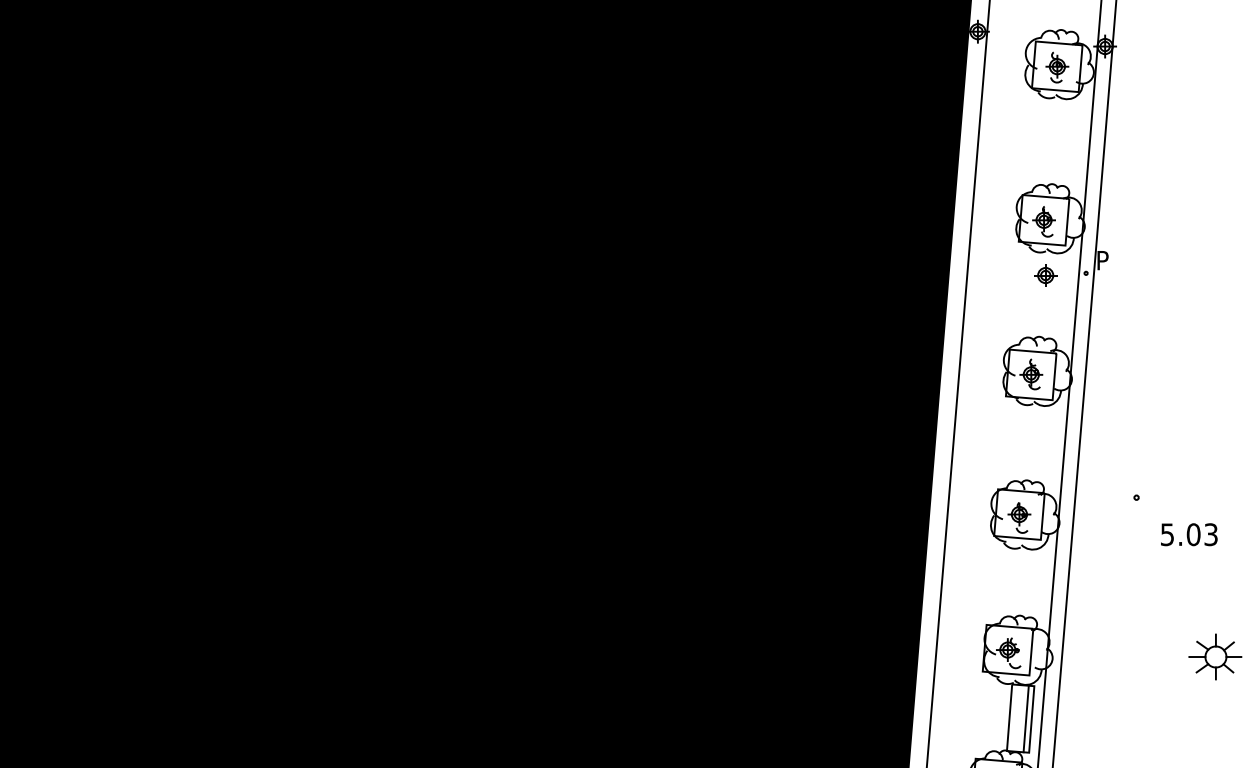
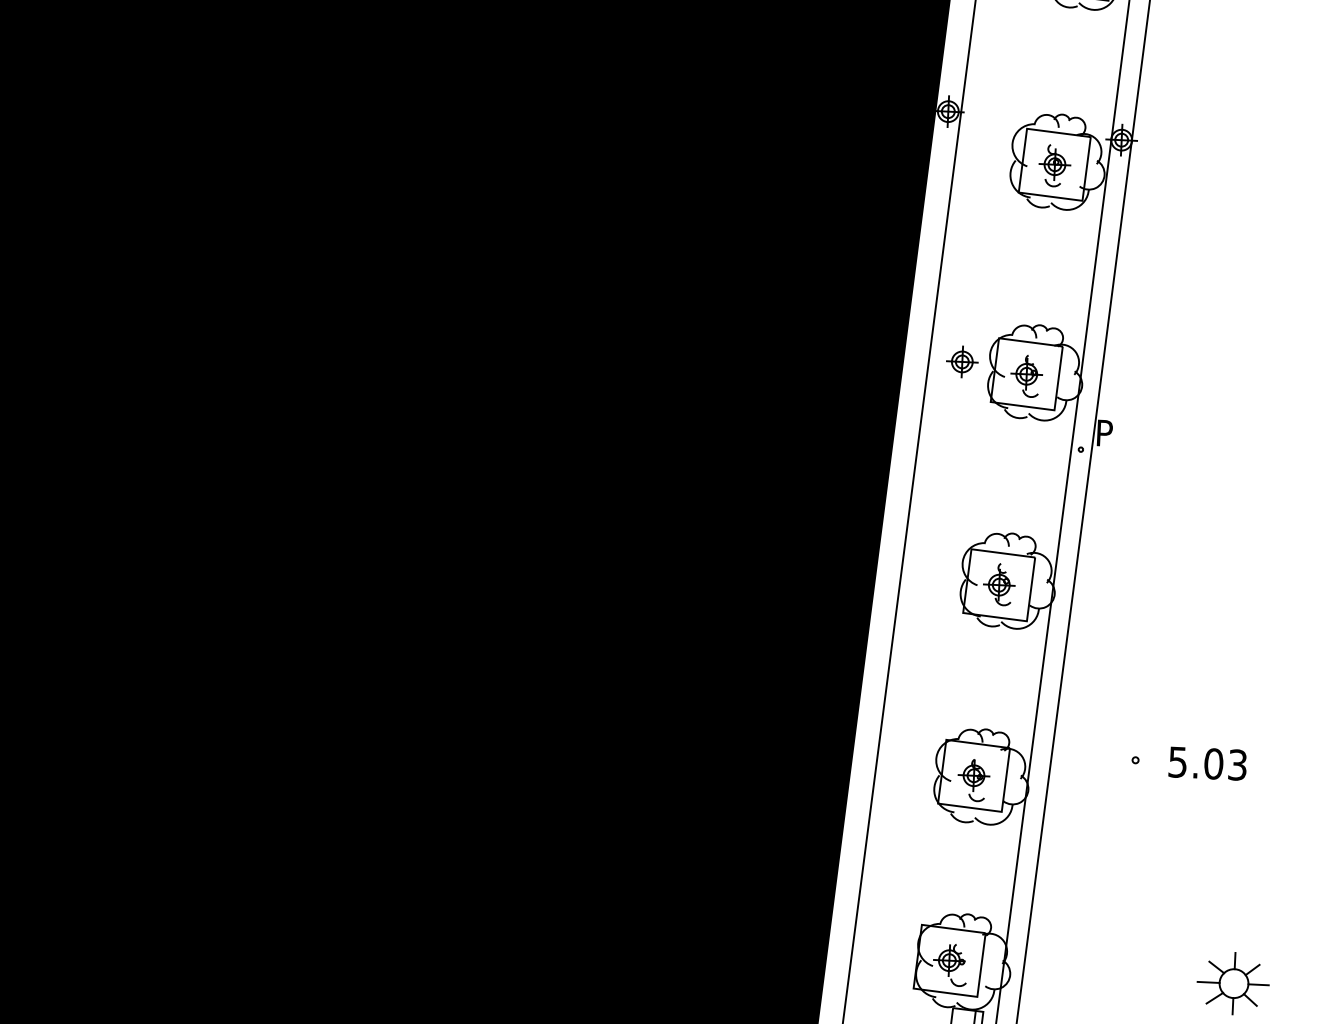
part: (1045, 275) -> (962, 361), moved
text: (1189, 534) -> (1208, 763), moved

